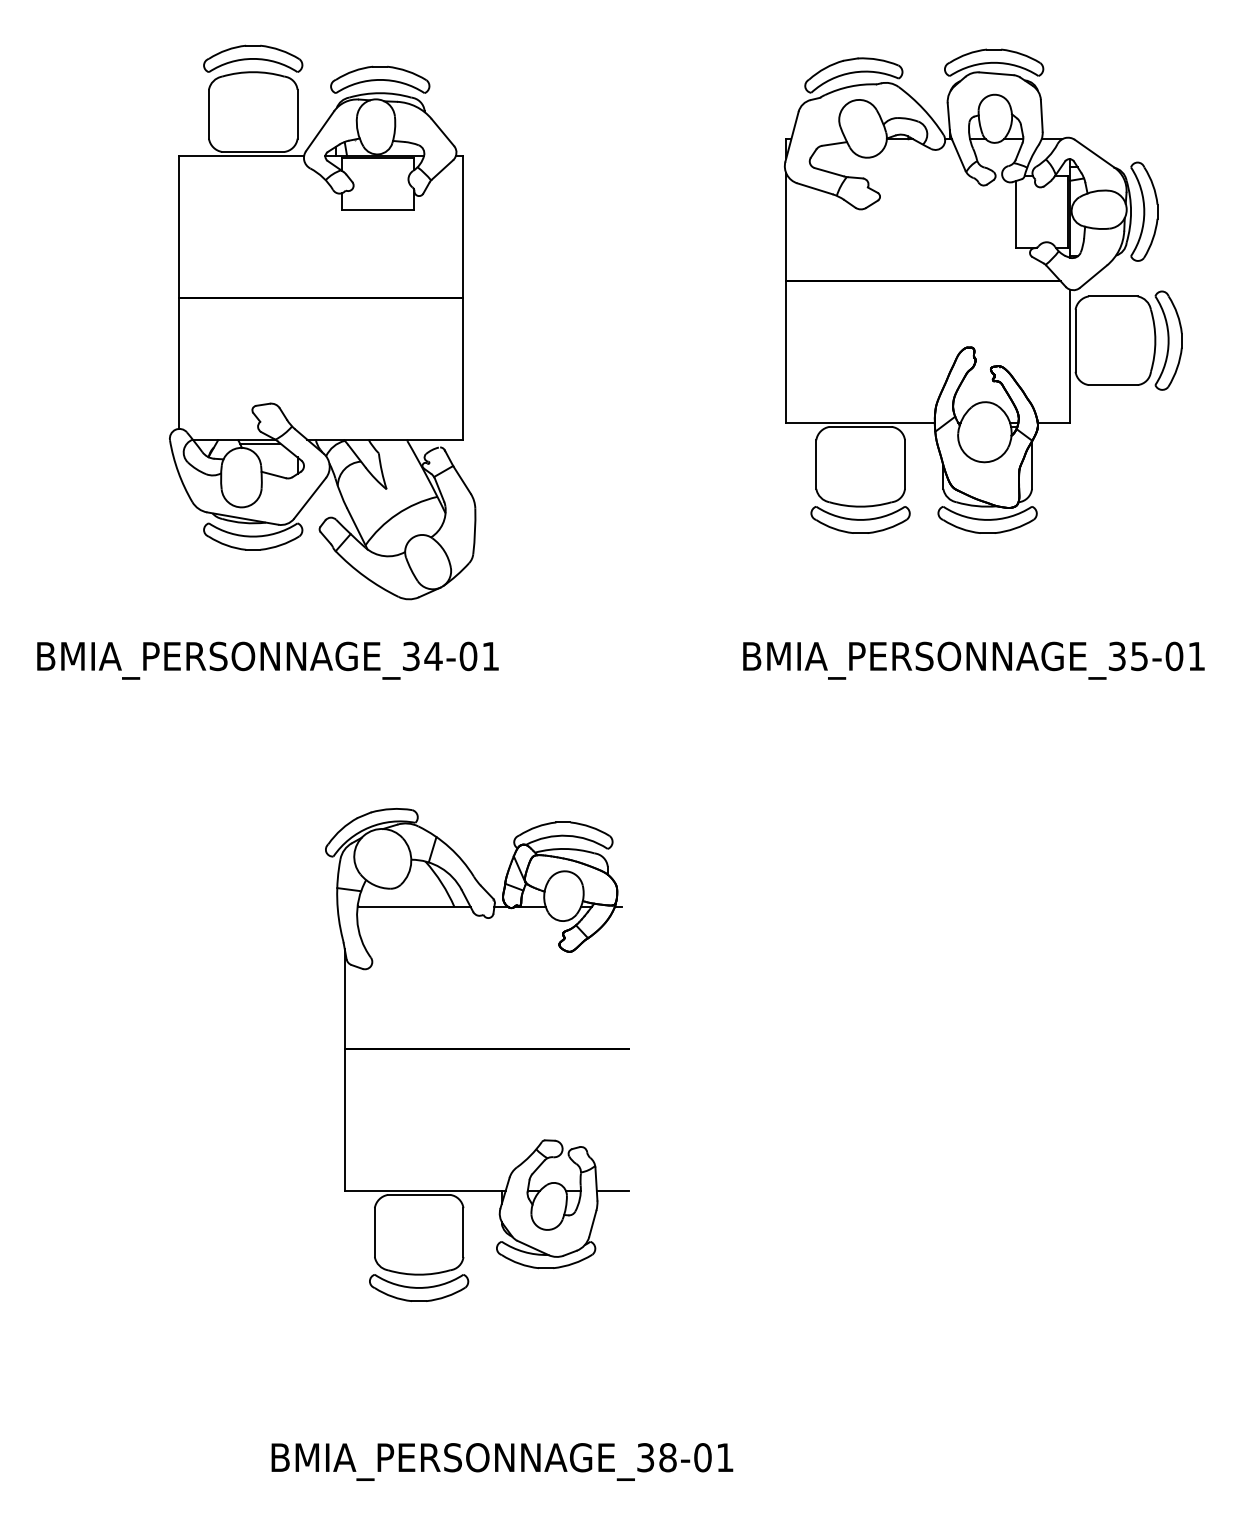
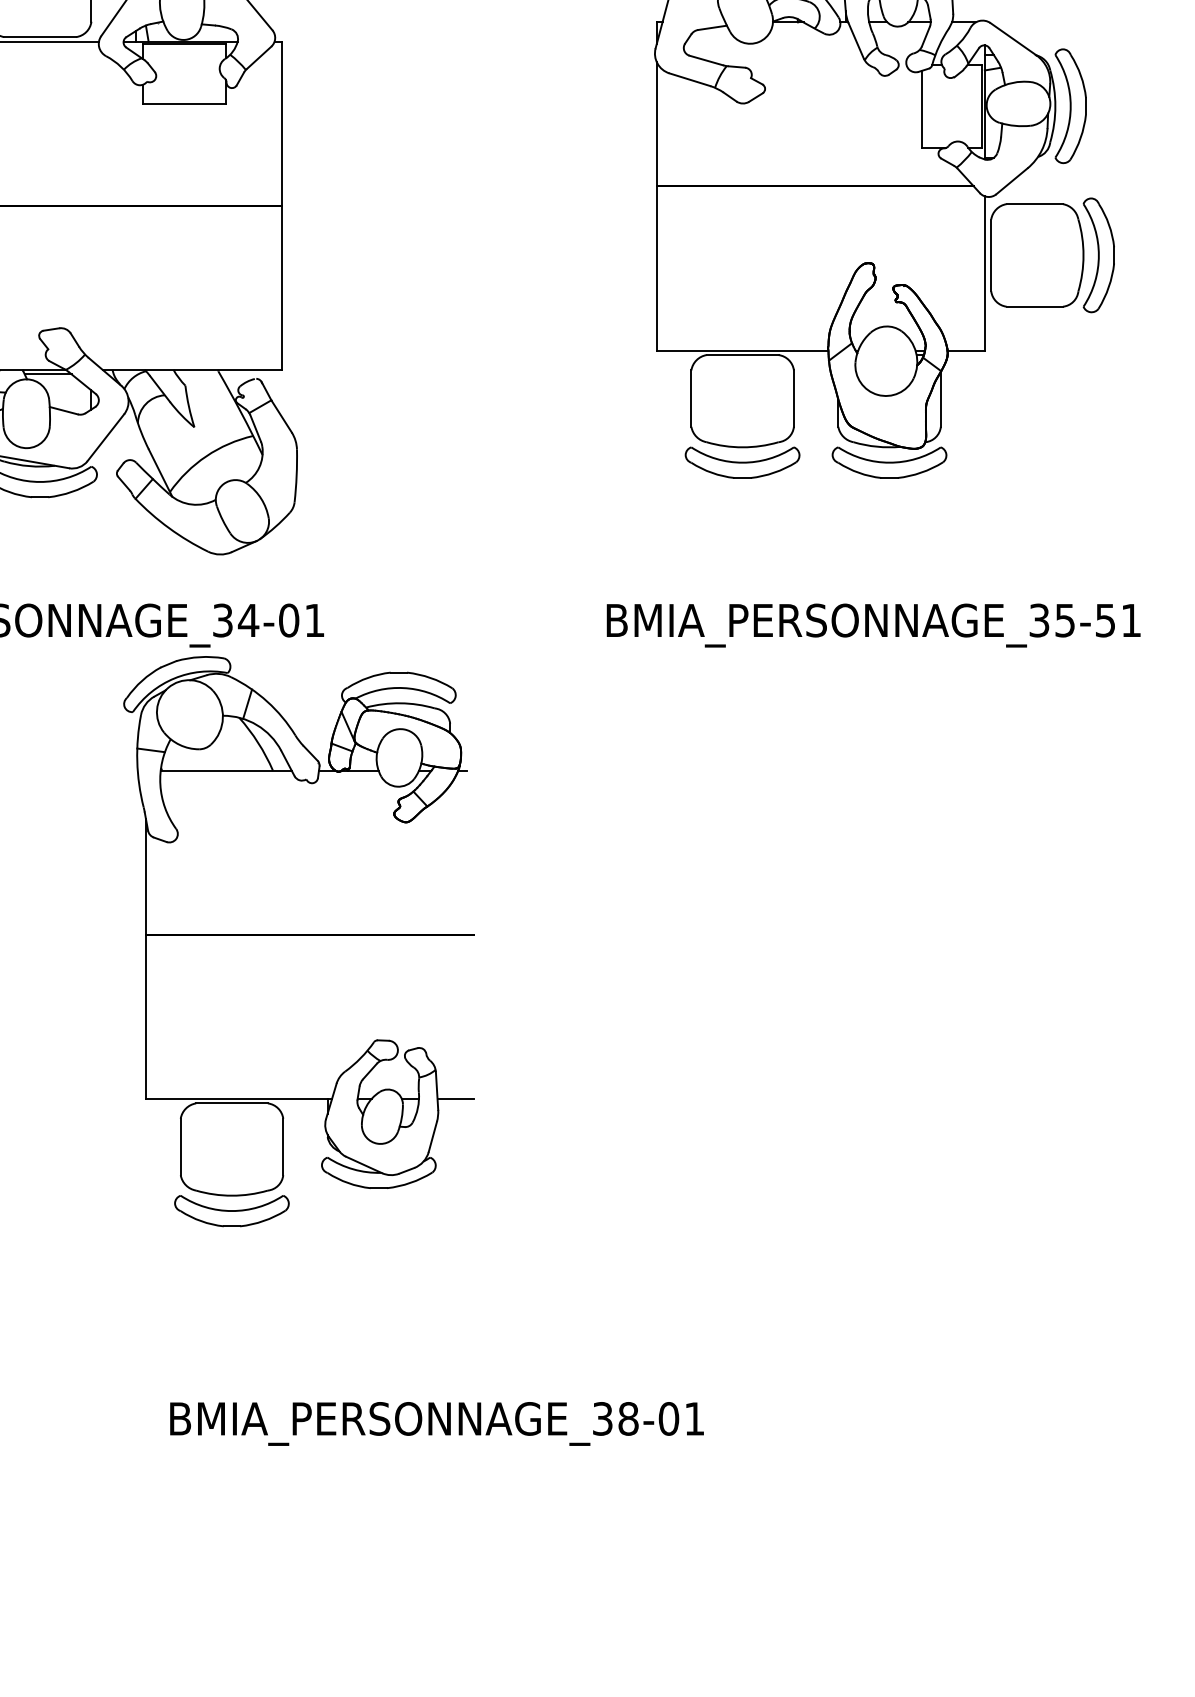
text: (1174, 656) -> (1105, 620), BMIA_PERSONNAGE_35-01 -> BMIA_PERSONNAGE_35-51
part: (477, 1054) -> (299, 941), moved
text: (502, 1461) -> (437, 1423), moved

